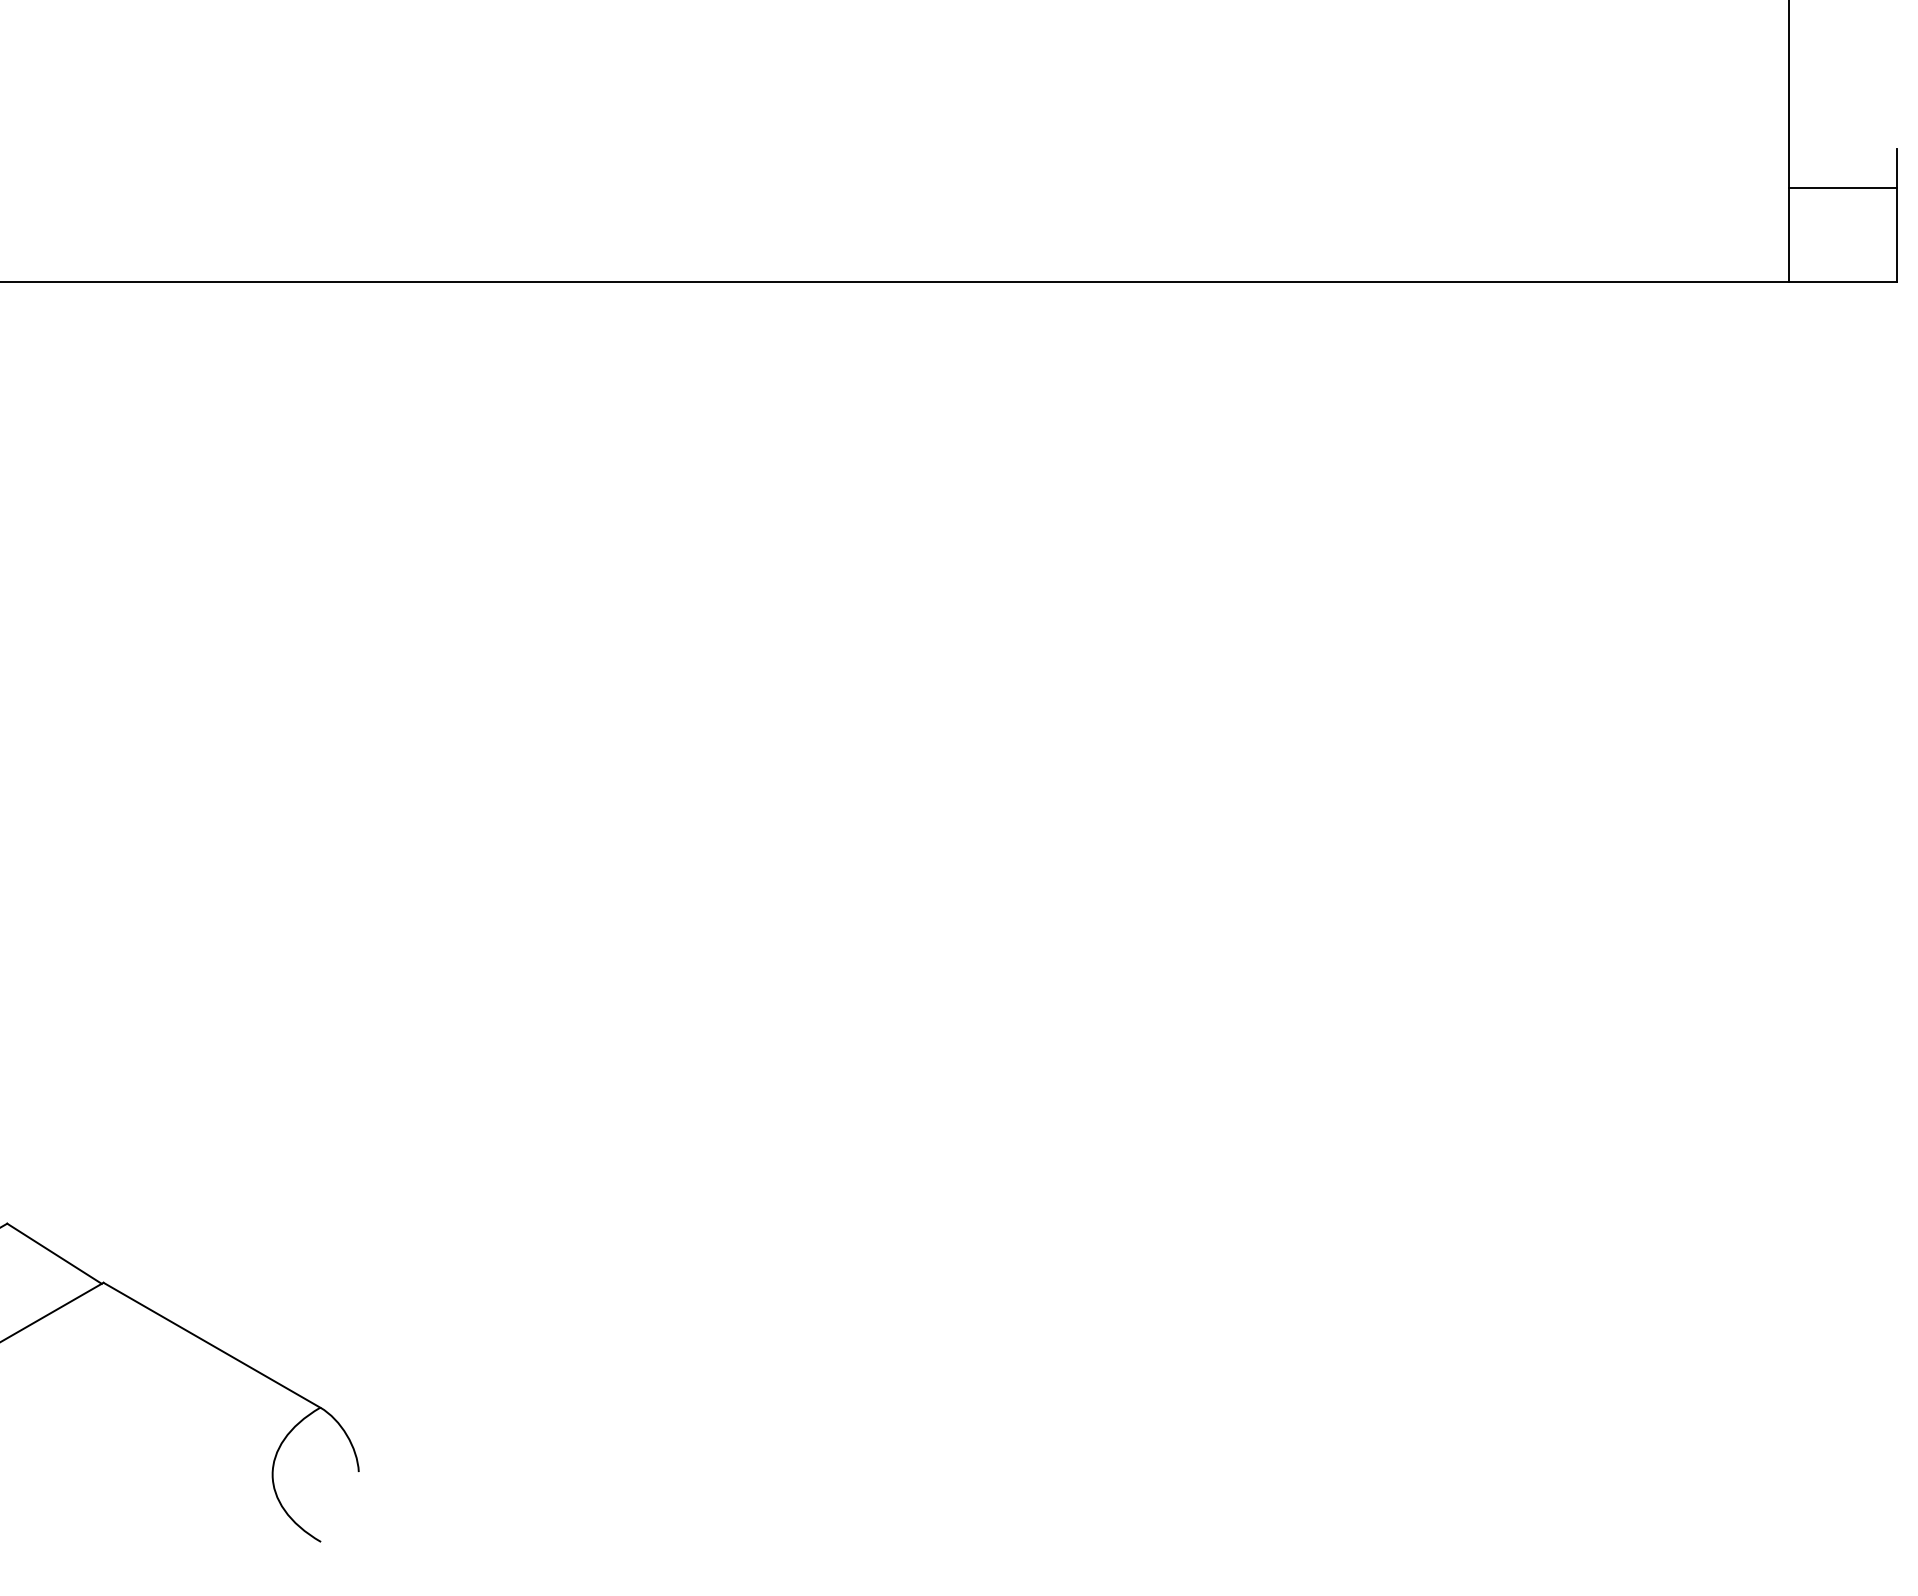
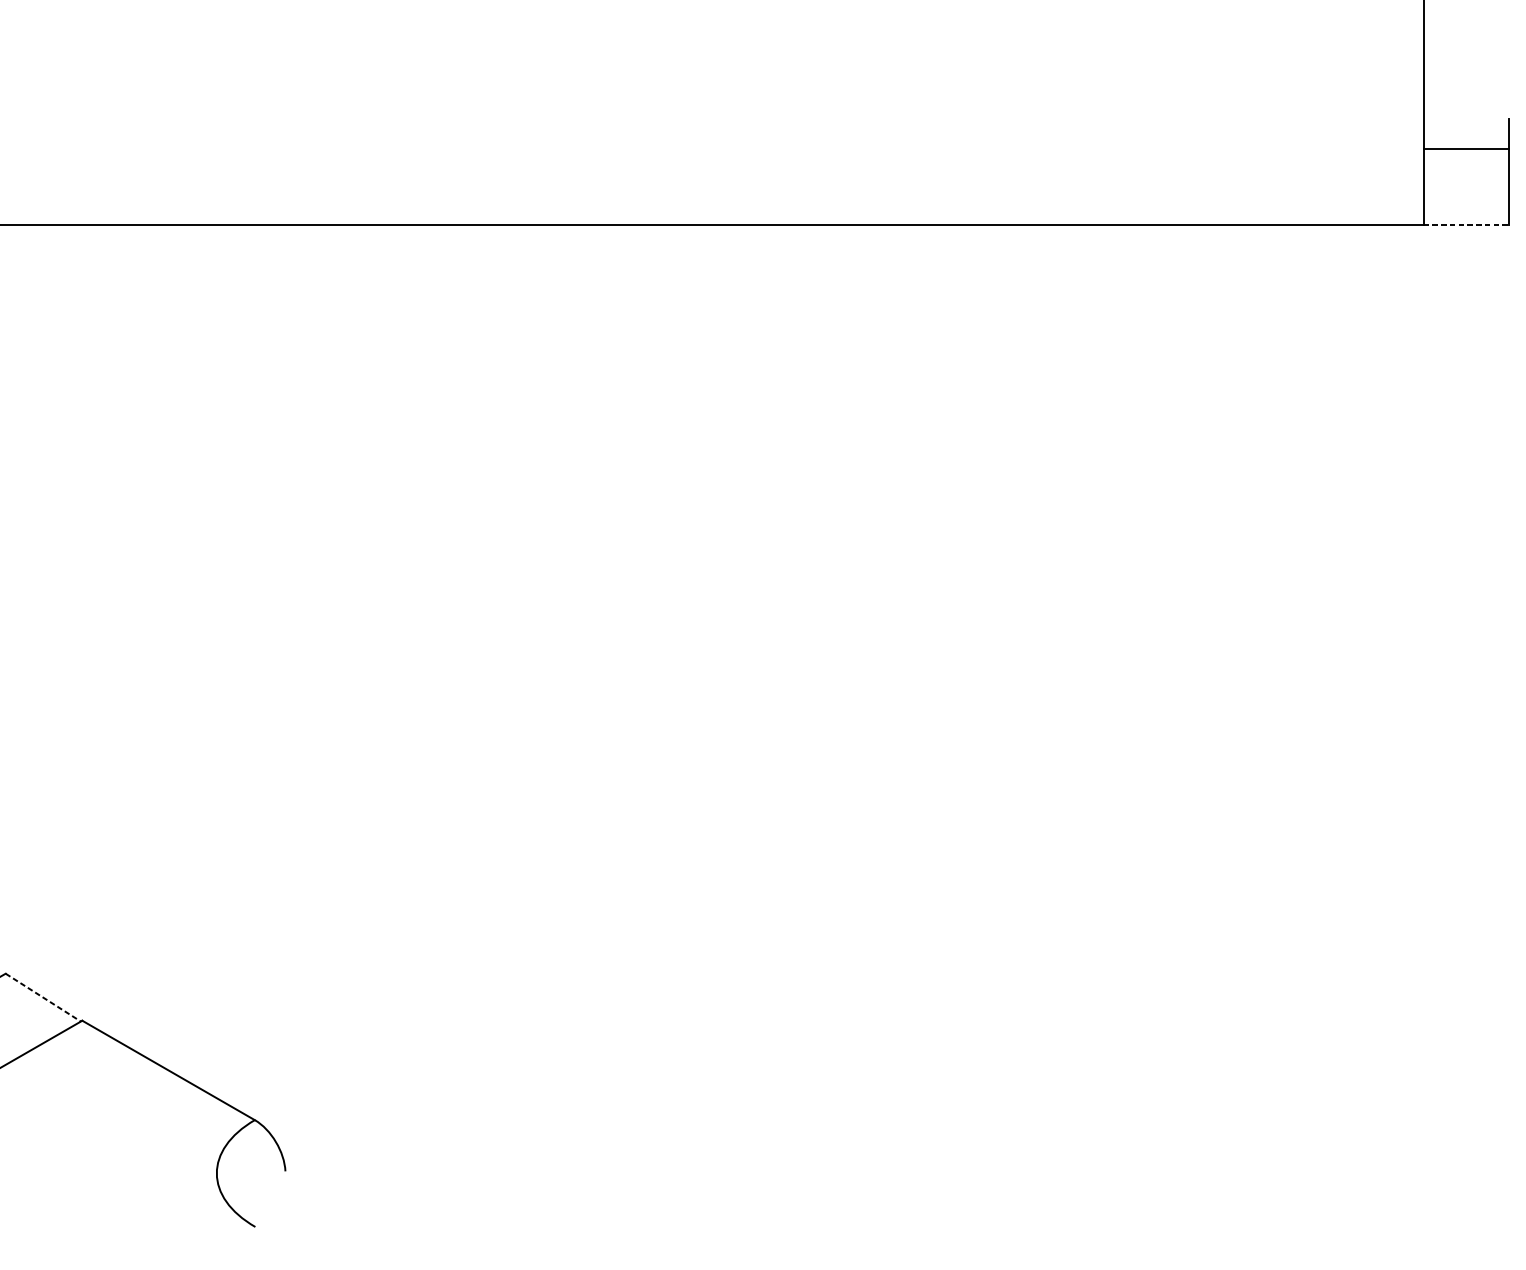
line: (1843, 282) -> (1466, 224), solid -> dashed
line: (54, 1254) -> (43, 998), solid -> dashed

